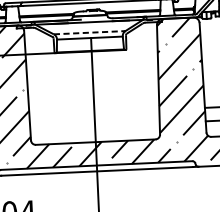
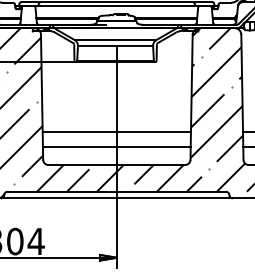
line: (89, 33) -> (115, 40), dashed -> solid
line: (94, 112) -> (116, 131), added
line: (94, 126) -> (116, 147), added

